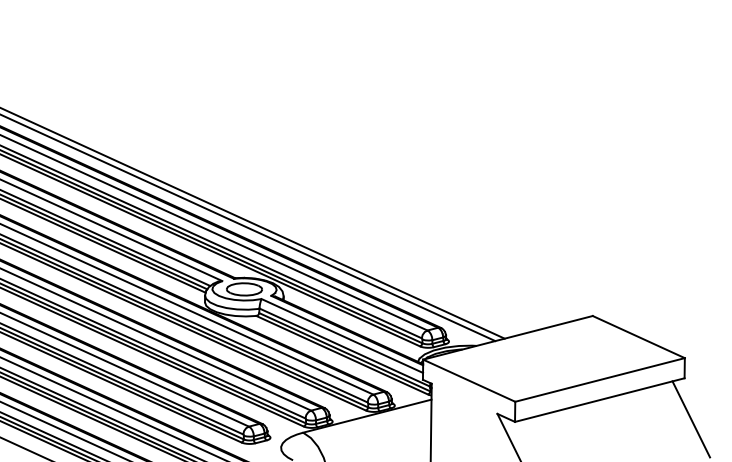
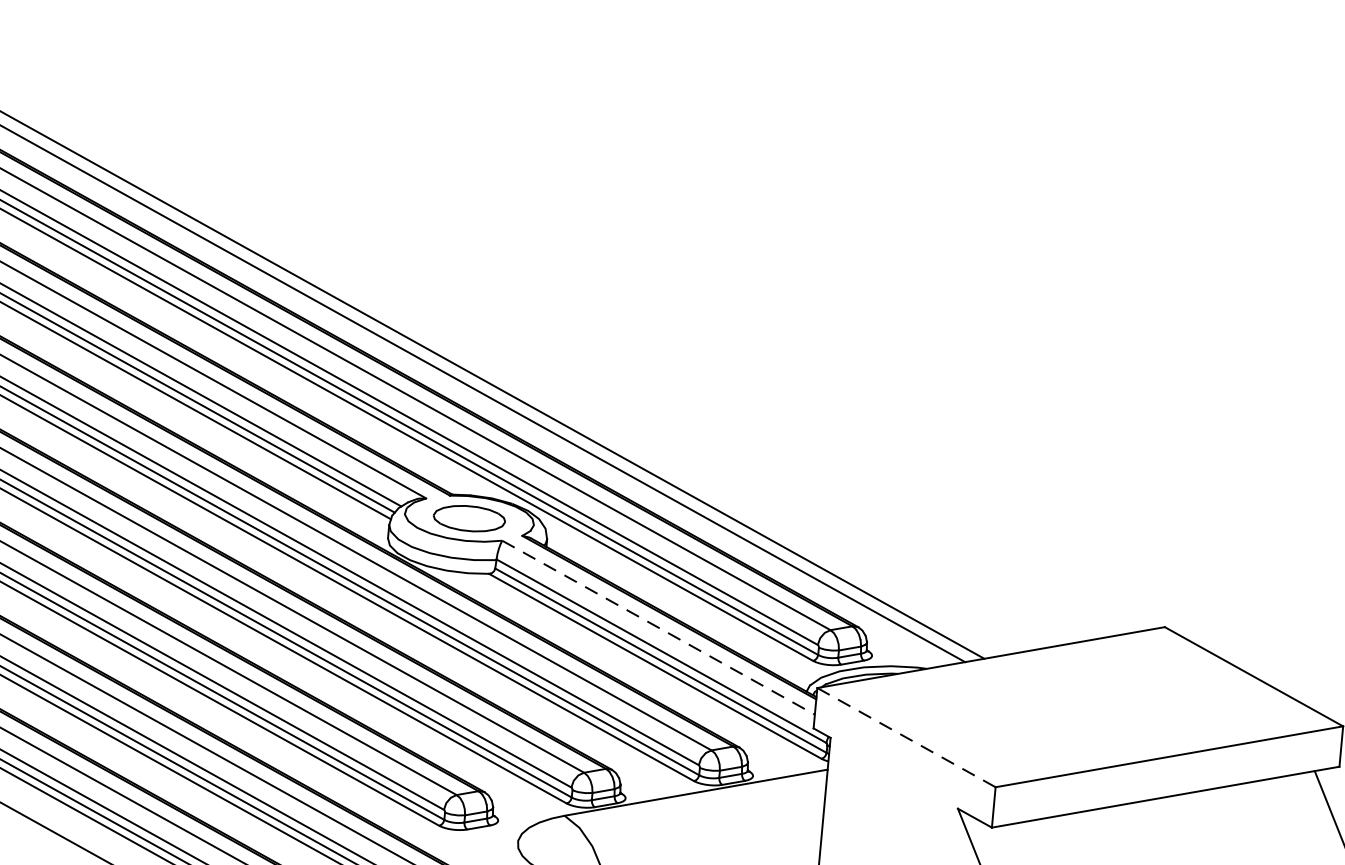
line: (342, 335) -> (659, 626), solid -> dashed
line: (469, 380) -> (907, 737), solid -> dashed

